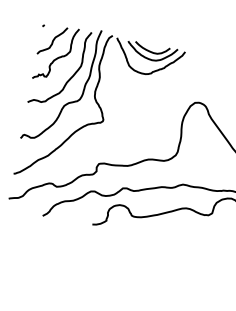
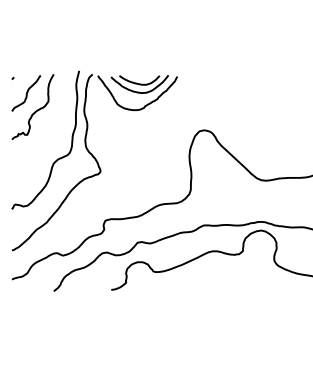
curve: (69, 78) -> (53, 131), removed

